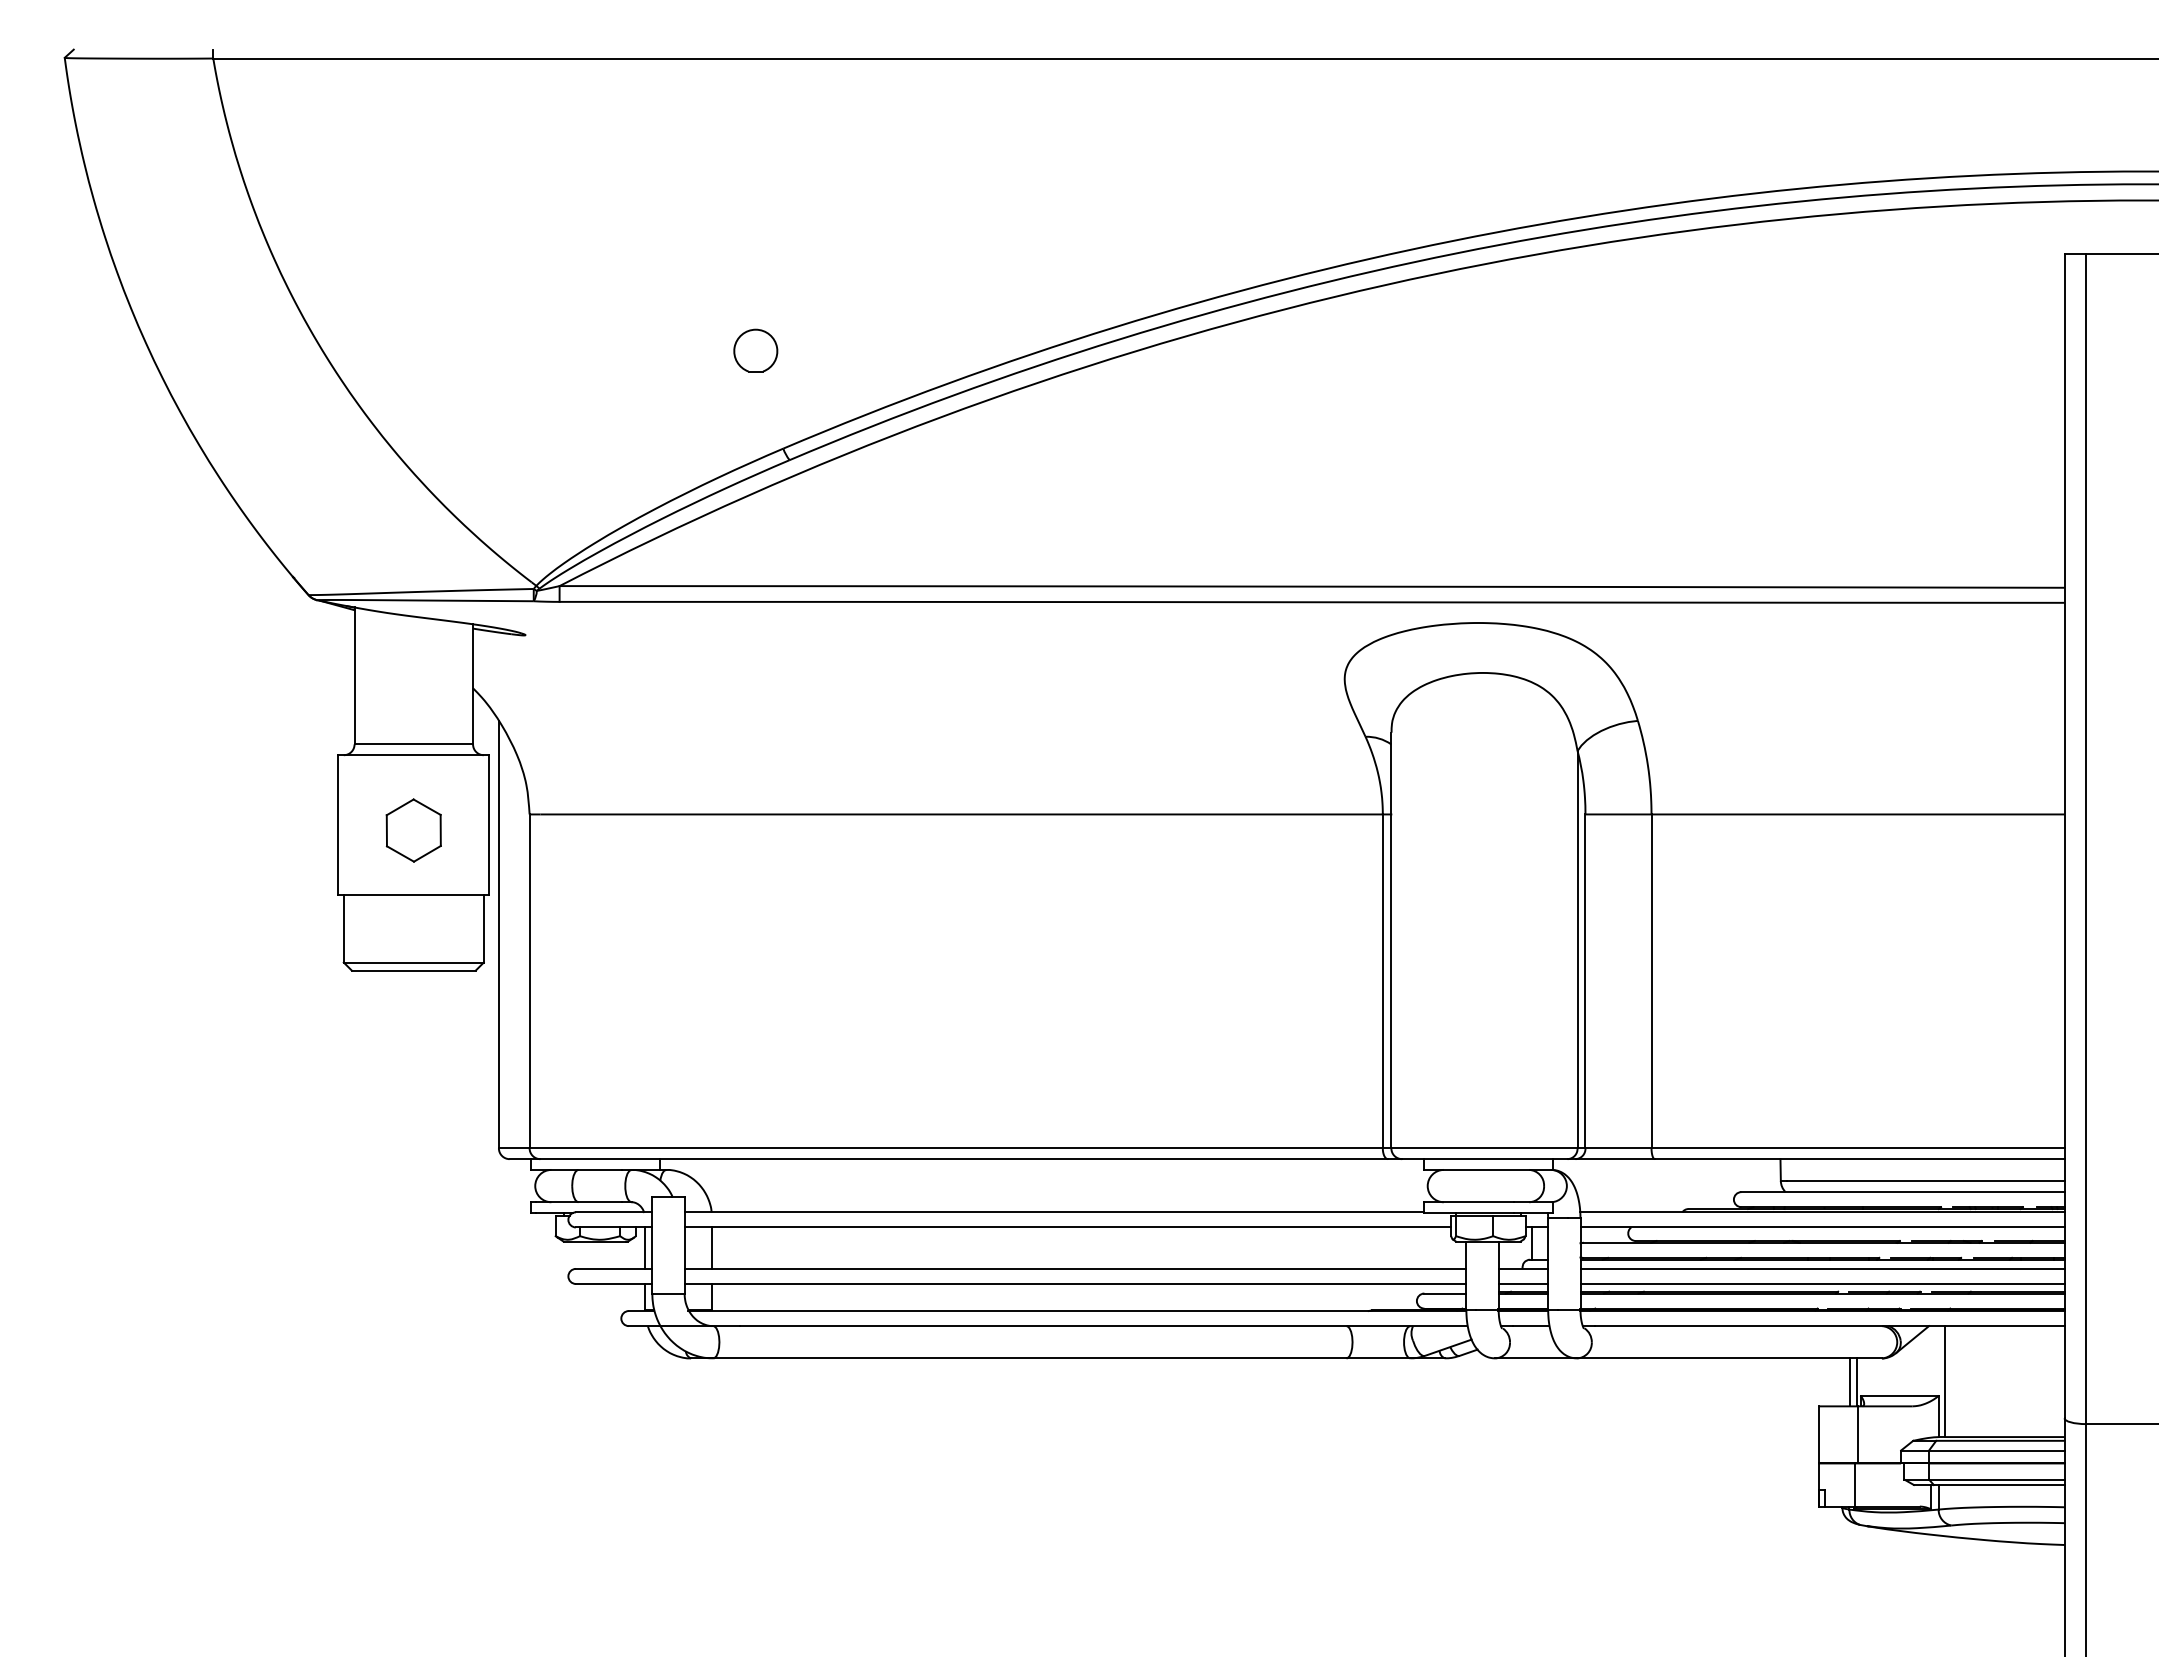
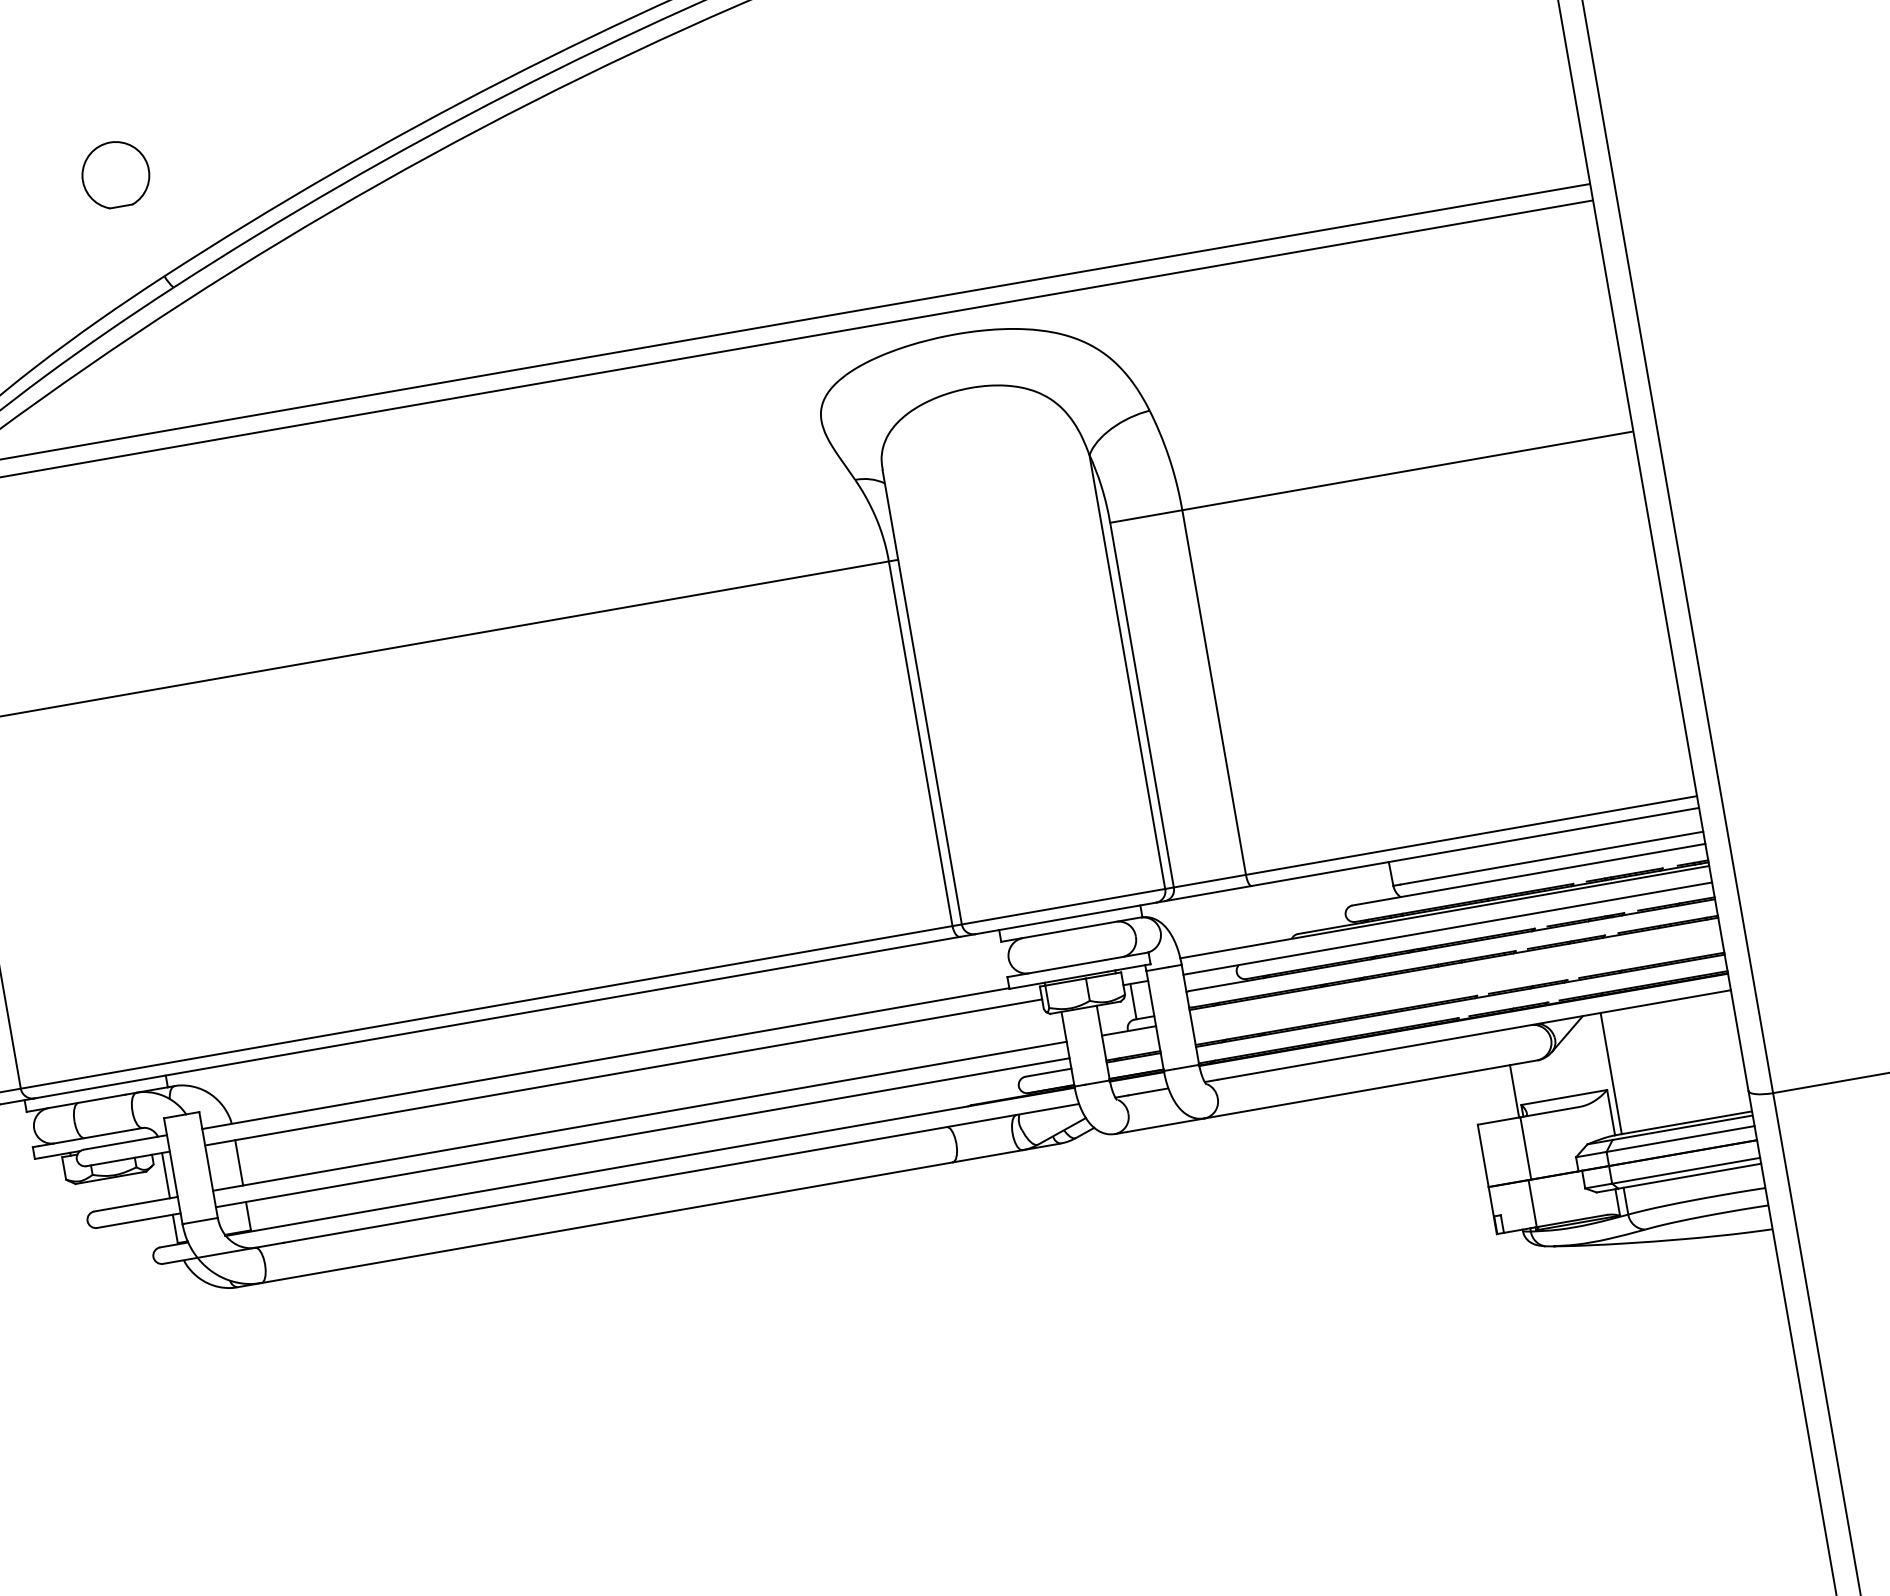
part: (755, 350) -> (115, 174), size x1.4
line: (1822, 1268) -> (1455, 973), removed
line: (1523, 1283) -> (1131, 1046), removed
line: (1822, 1283) -> (1458, 989), removed
line: (1849, 1382) -> (1506, 1092), removed

